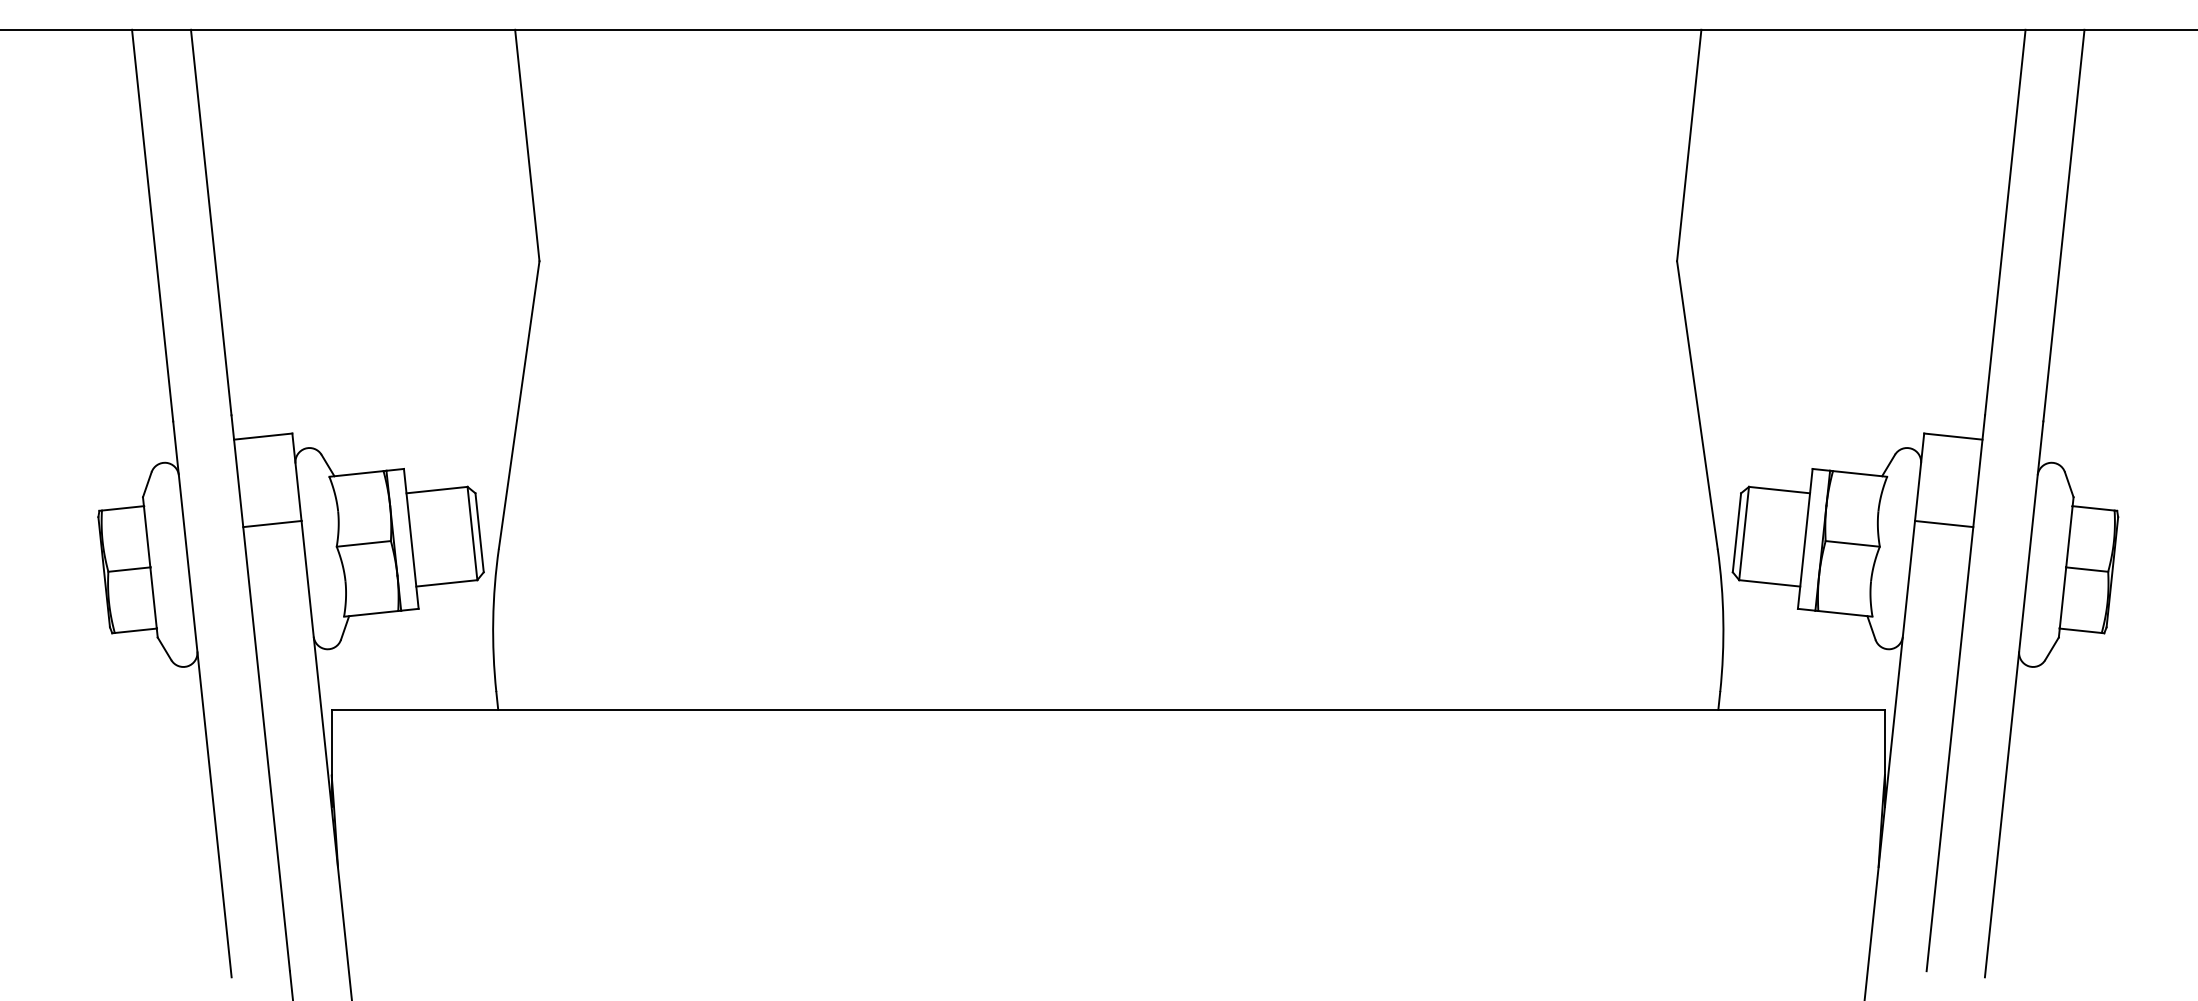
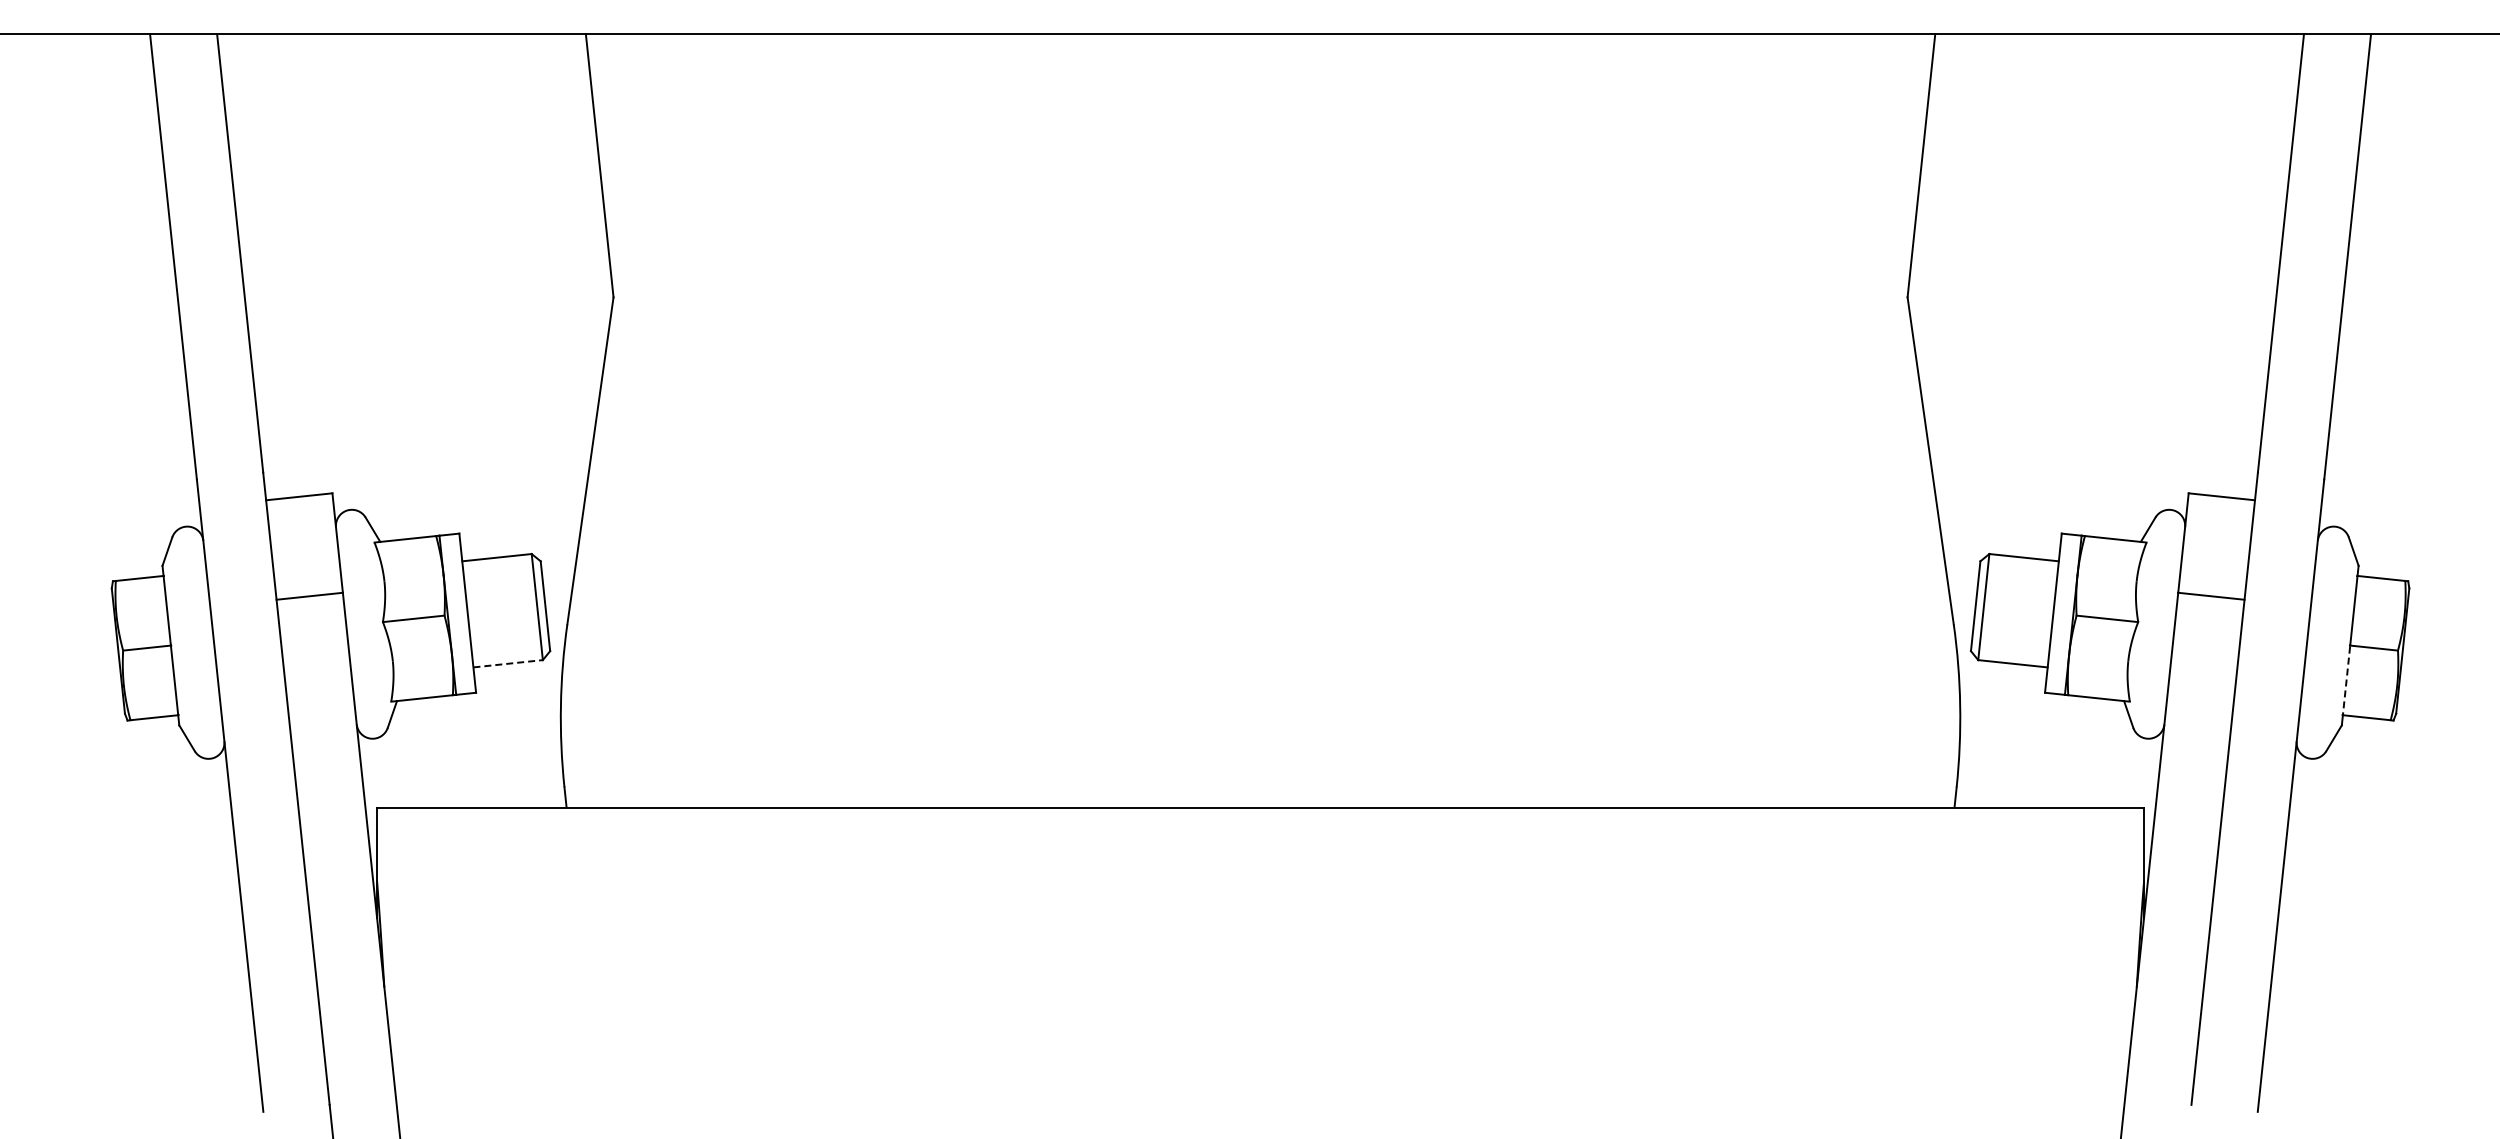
line: (447, 583) -> (508, 663), solid -> dashed
line: (2062, 598) -> (2346, 680), solid -> dashed

